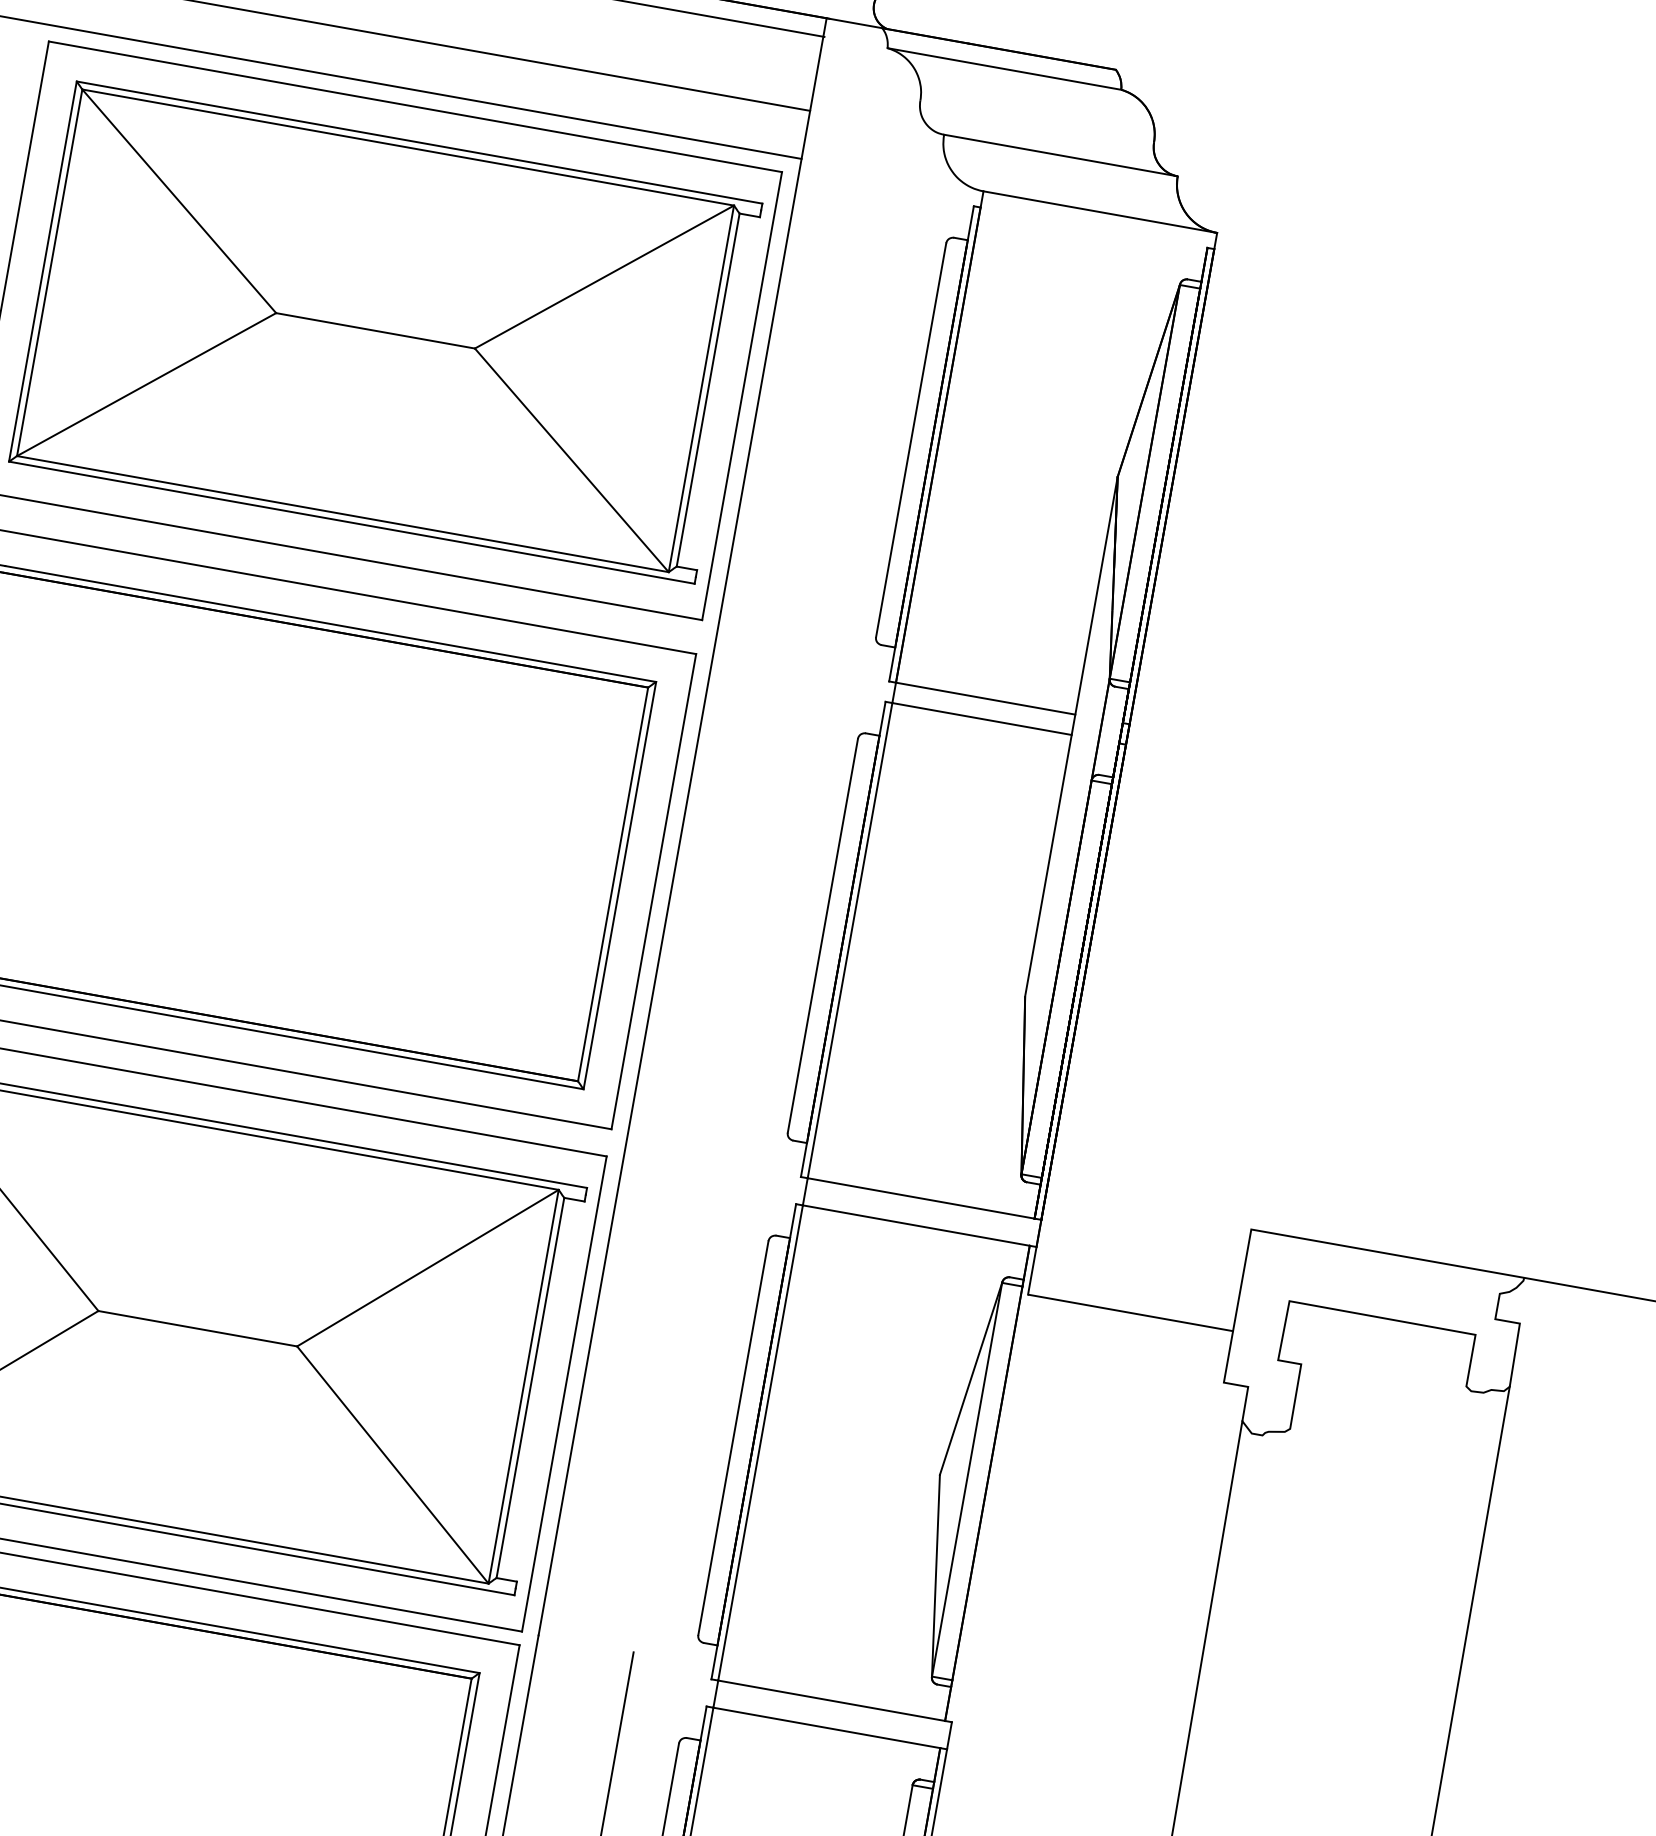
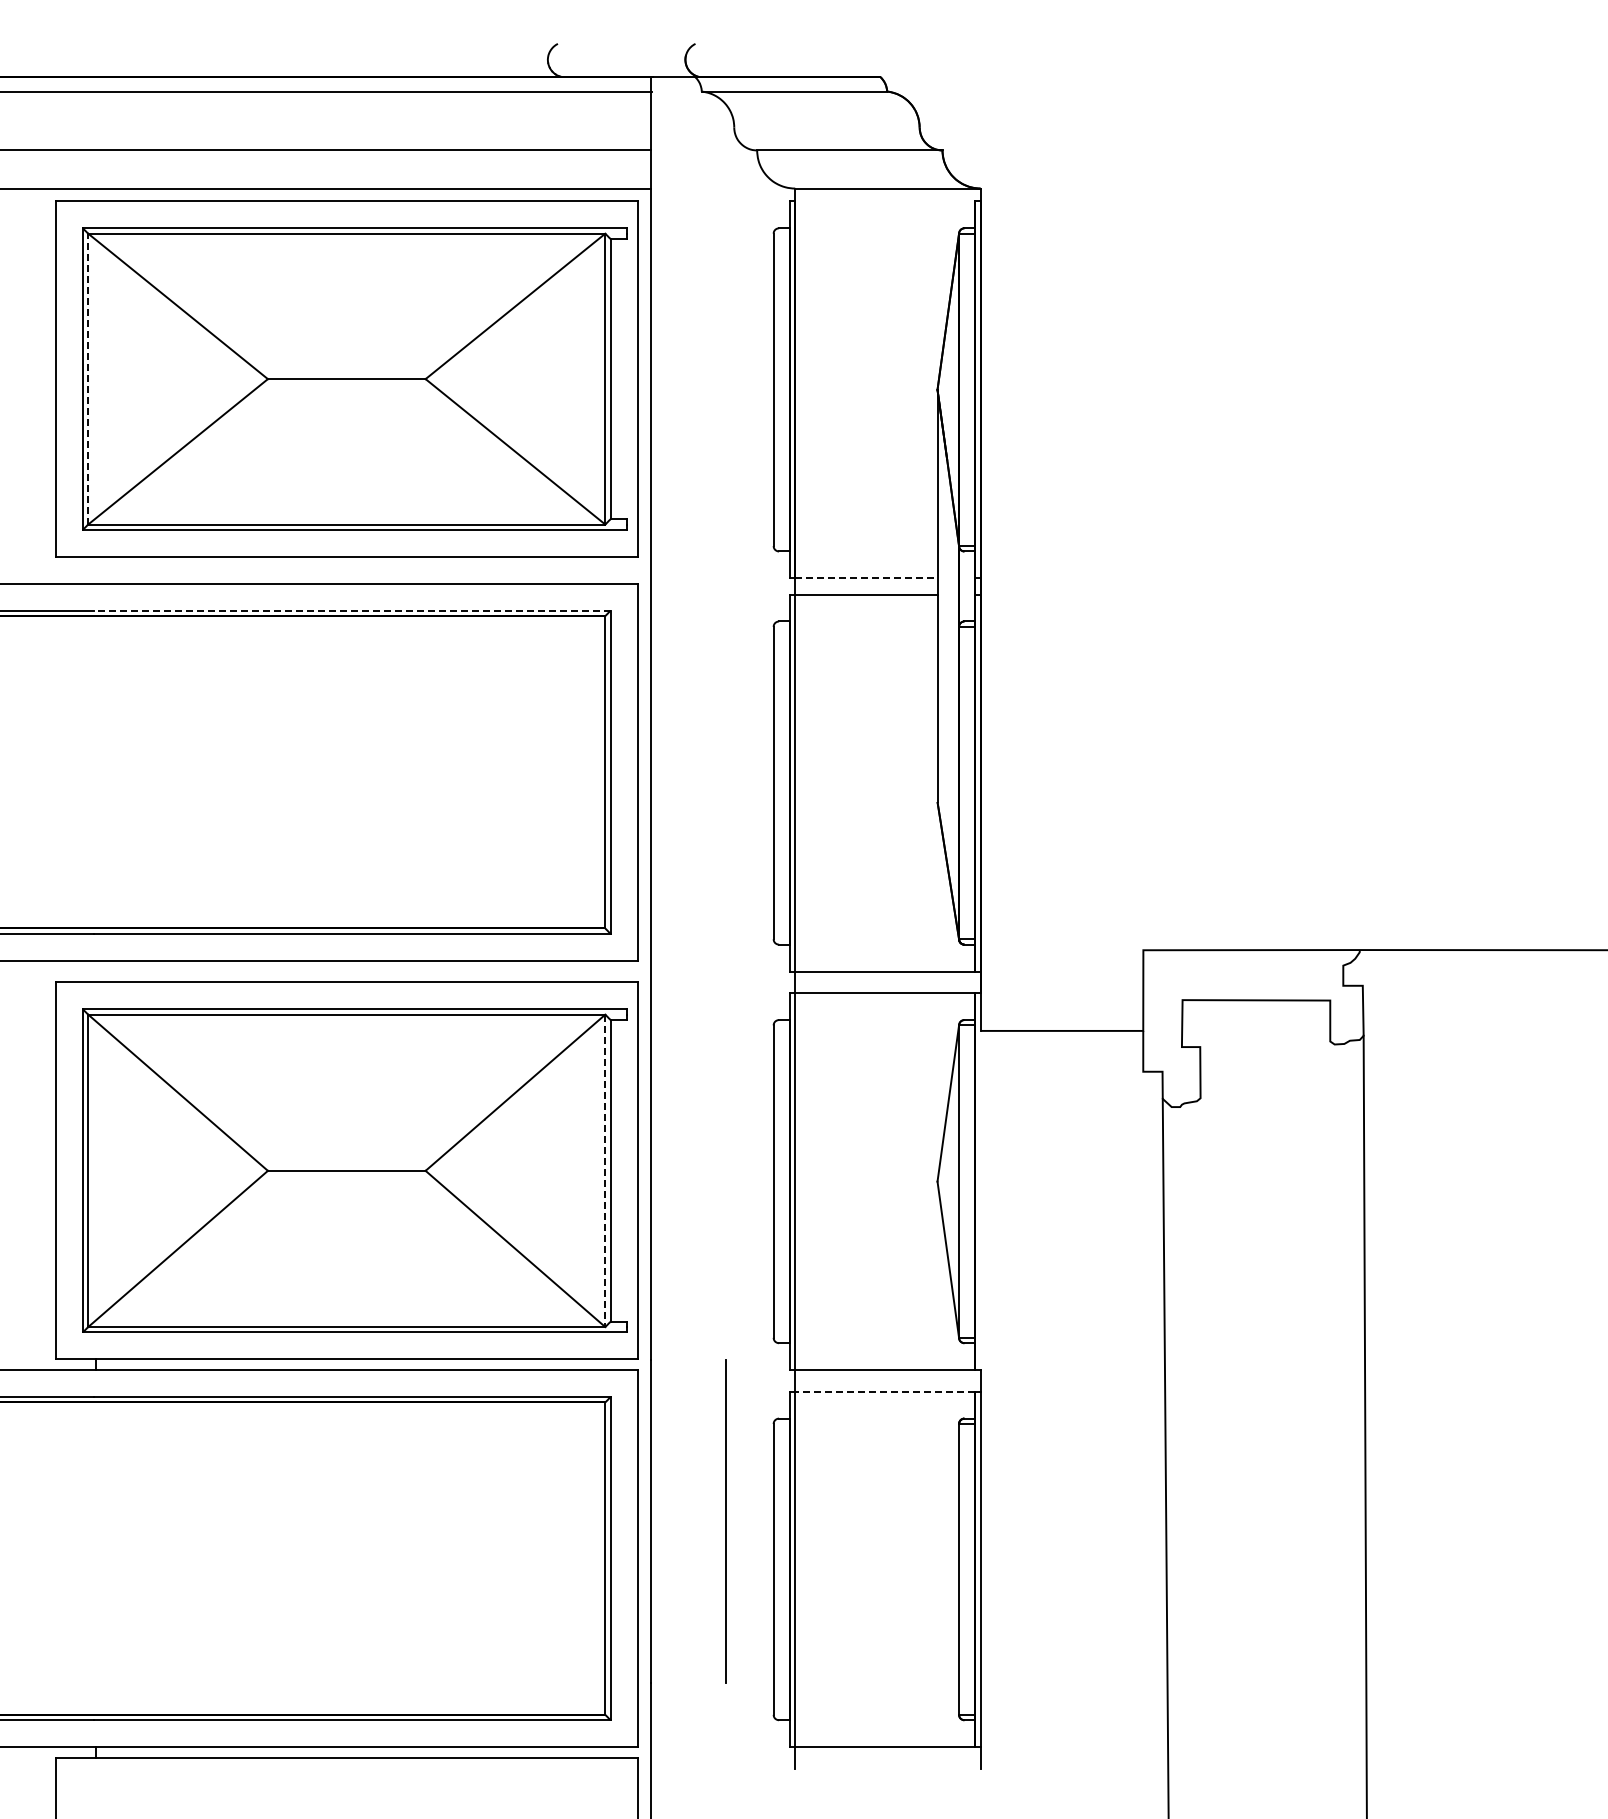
line: (50, 272) -> (88, 378), solid -> dashed
line: (329, 623) -> (351, 610), solid -> dashed
line: (985, 698) -> (866, 578), solid -> dashed
line: (523, 1387) -> (605, 1171), solid -> dashed
line: (825, 1727) -> (884, 1391), solid -> dashed

